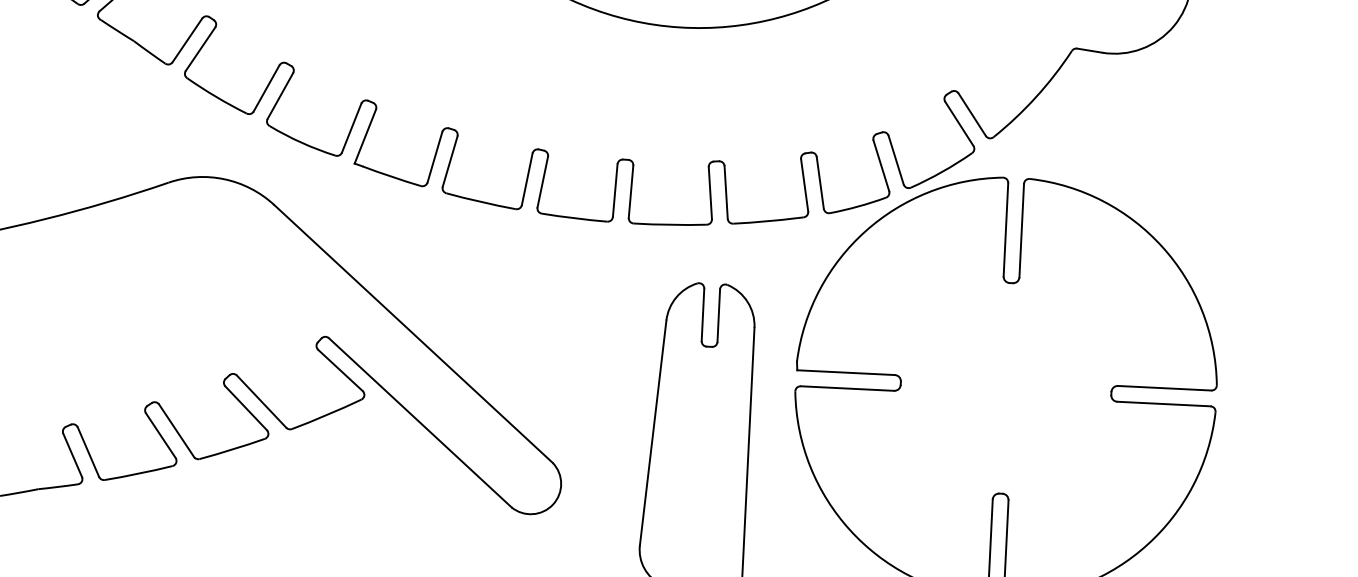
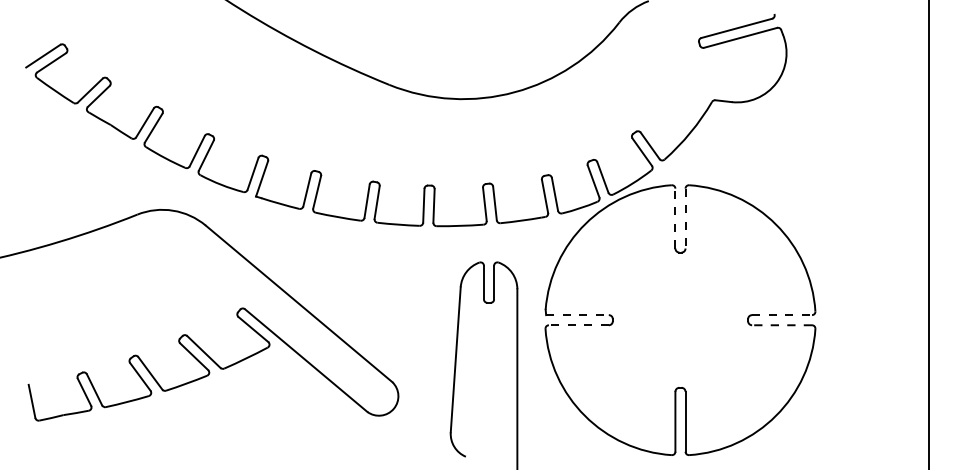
line: (1006, 229) -> (675, 218), solid -> dashed
line: (1021, 230) -> (685, 218), solid -> dashed
line: (846, 373) -> (577, 315), solid -> dashed
line: (846, 388) -> (578, 325), solid -> dashed
line: (1165, 388) -> (782, 315), solid -> dashed
line: (1164, 404) -> (782, 325), solid -> dashed

